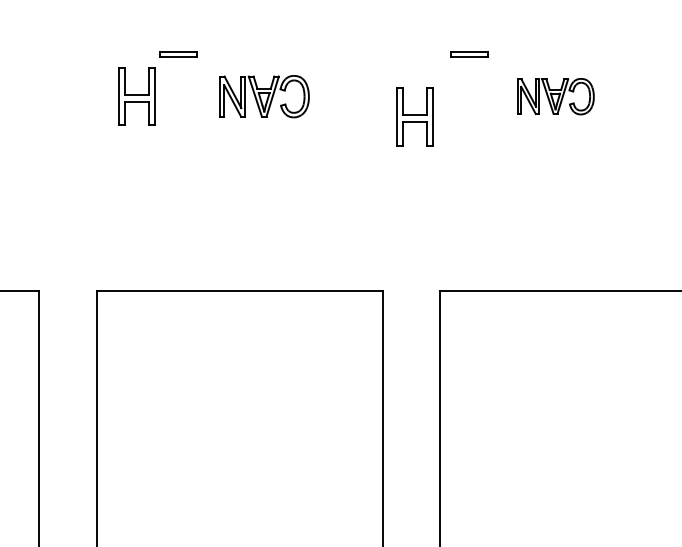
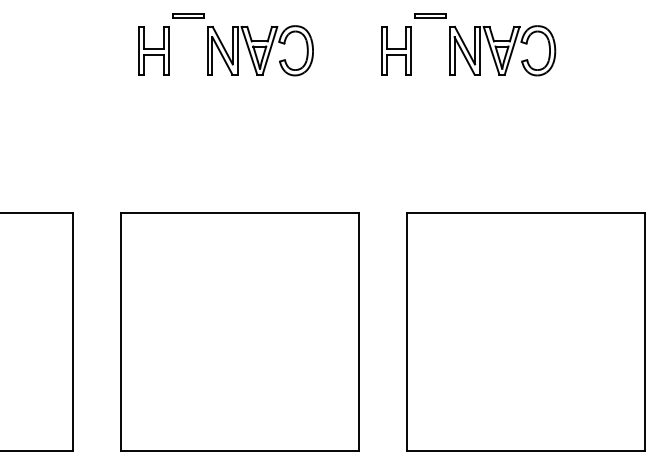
part: (264, 96) -> (260, 50), size x1.43
part: (555, 96) -> (502, 50), size x1.67
part: (414, 116) -> (396, 50), moved

